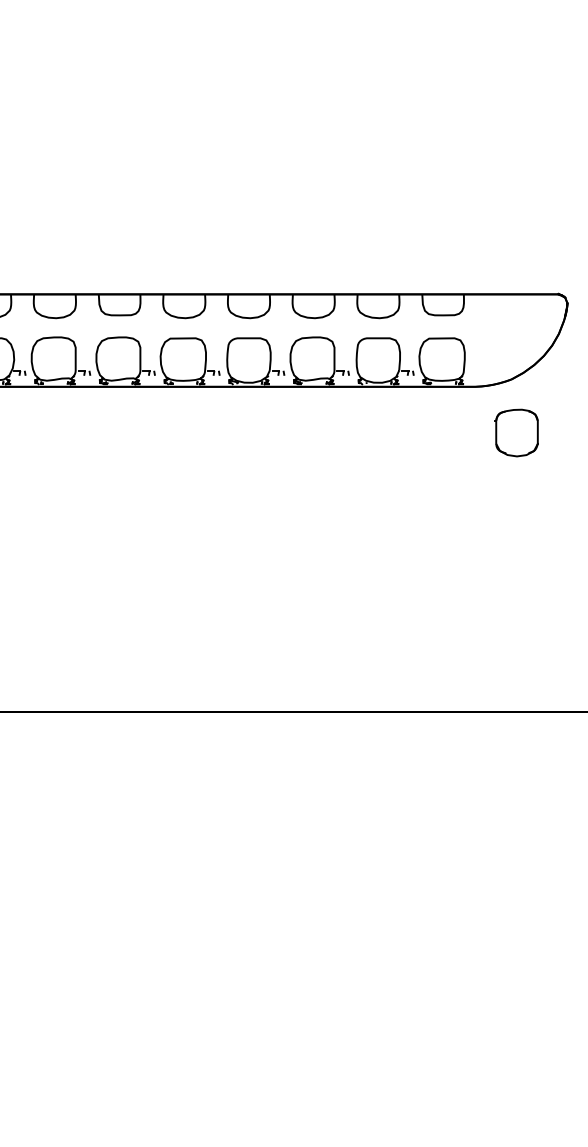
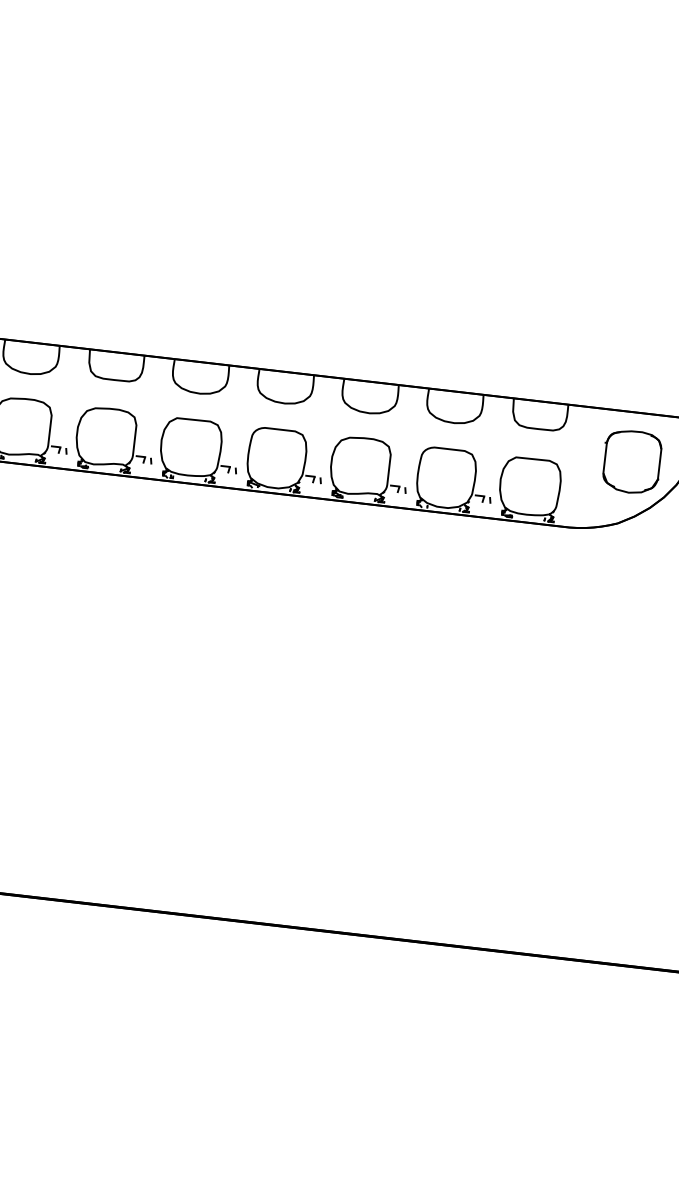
part: (516, 432) -> (631, 461), moved

